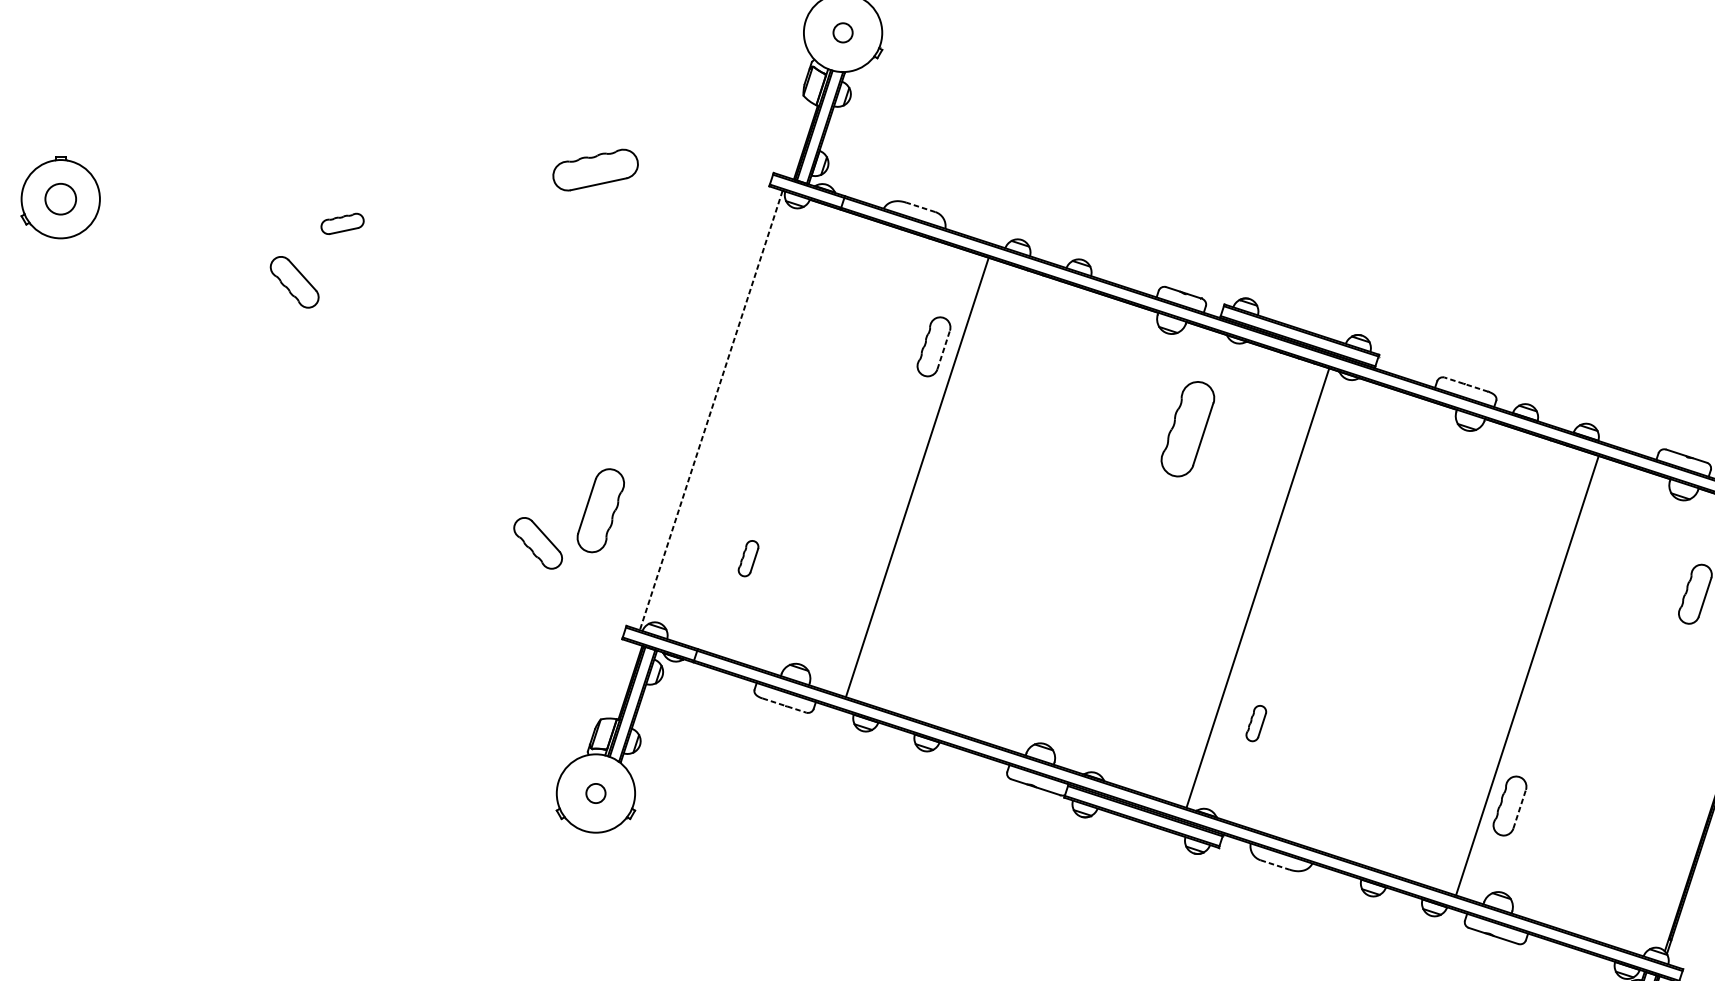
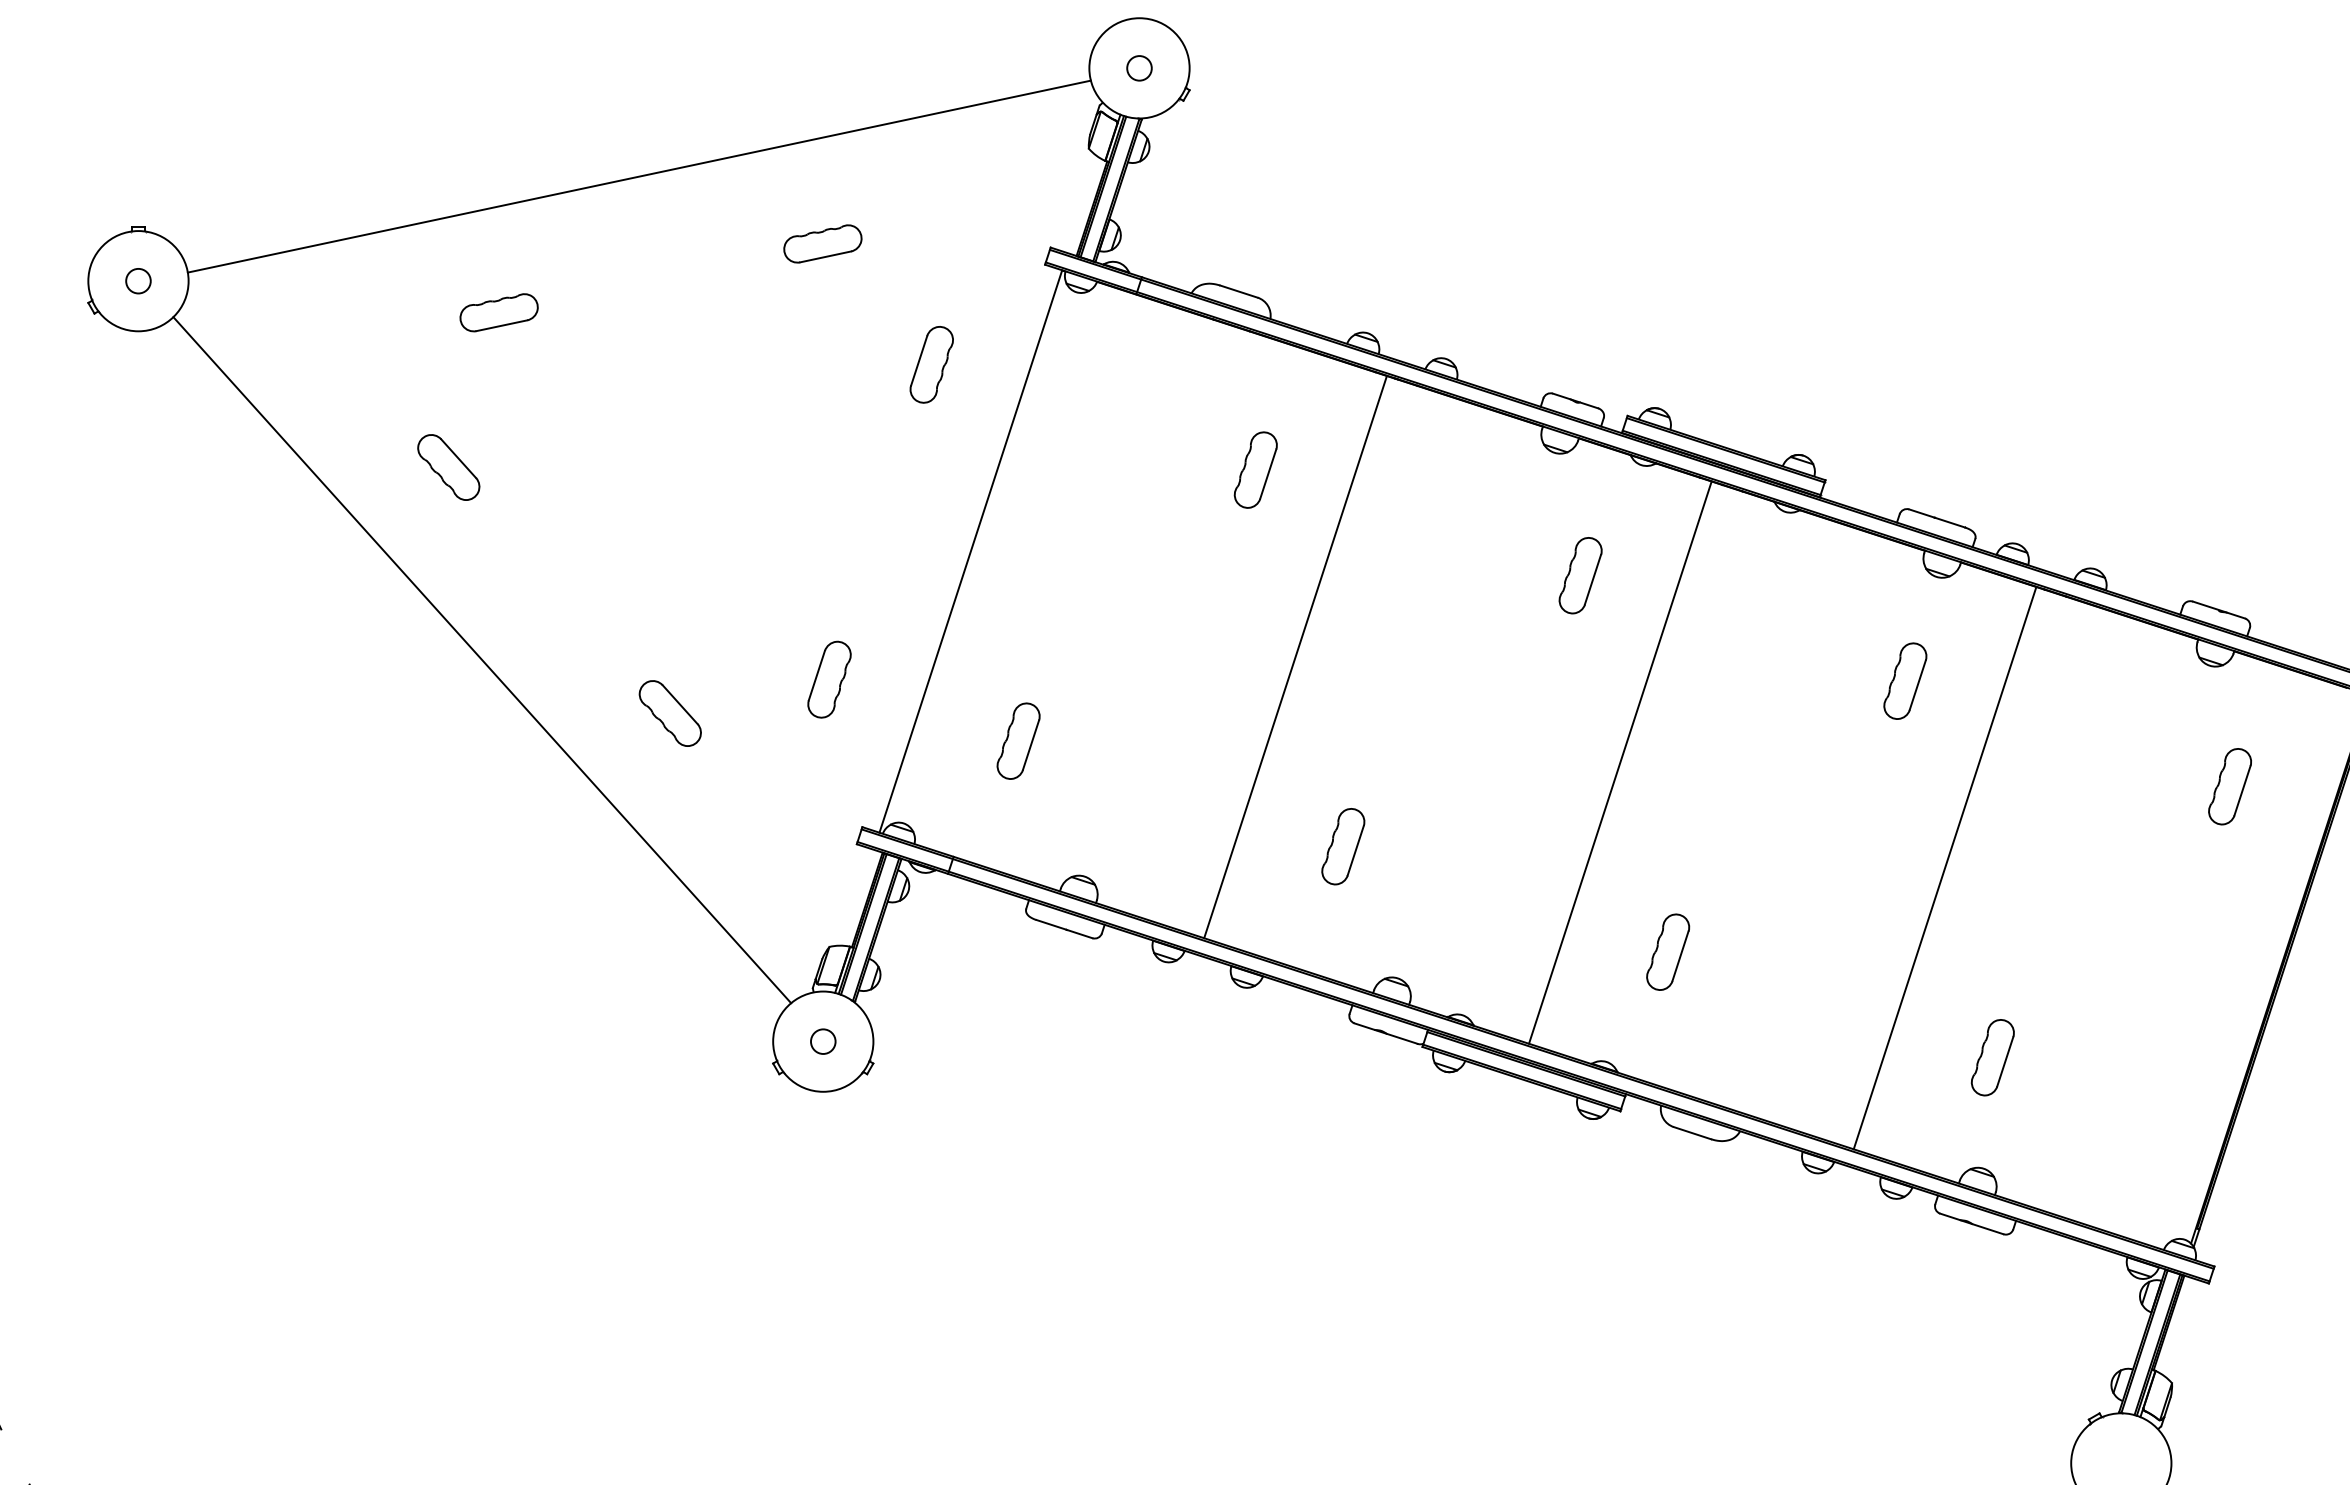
line: (451, 117) -> (638, 176), added
part: (595, 169) -> (822, 243), size x0.71
circle: (60, 198) -> (138, 280), size x0.62
line: (920, 207) -> (1238, 291), dashed -> solid
part: (342, 223) -> (498, 312), size x1.43
part: (680, 264) -> (931, 364), added
part: (294, 282) -> (448, 467), moved
line: (943, 349) -> (1268, 473), dashed -> solid
line: (1465, 384) -> (1936, 518), dashed -> solid
line: (711, 410) -> (970, 551), dashed -> solid
part: (1187, 429) -> (1580, 575), size x0.62
line: (917, 476) -> (1295, 656), moved
line: (329, 495) -> (482, 660), added
part: (600, 510) -> (829, 679), size x0.71
part: (1441, 511) -> (1905, 680), added
part: (537, 543) -> (669, 713), moved
part: (748, 558) -> (1018, 740), size x1.67
line: (1258, 587) -> (1620, 762), moved
part: (1002, 641) -> (1343, 846), added
line: (1526, 675) -> (1944, 867), moved
line: (784, 705) -> (1064, 929), dashed -> solid
part: (1256, 723) -> (1668, 951), size x1.67
line: (1519, 809) -> (2005, 1061), dashed -> solid
line: (1275, 865) -> (1692, 1133), dashed -> solid

